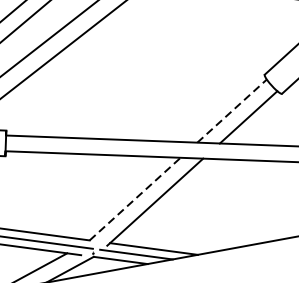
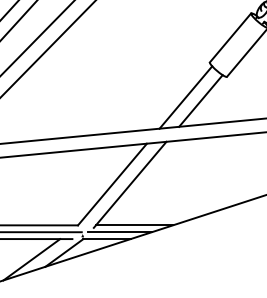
line: (231, 111) -> (185, 97), dashed -> solid
line: (135, 199) -> (112, 184), dashed -> solid

